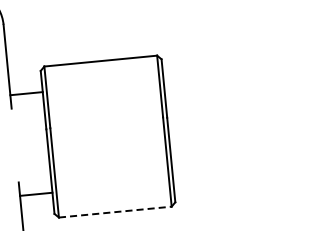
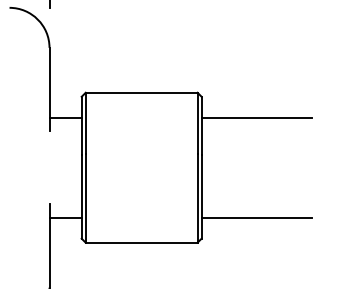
line: (218, 74) -> (256, 117), added
line: (228, 175) -> (256, 217), added
line: (115, 211) -> (141, 242), dashed -> solid

